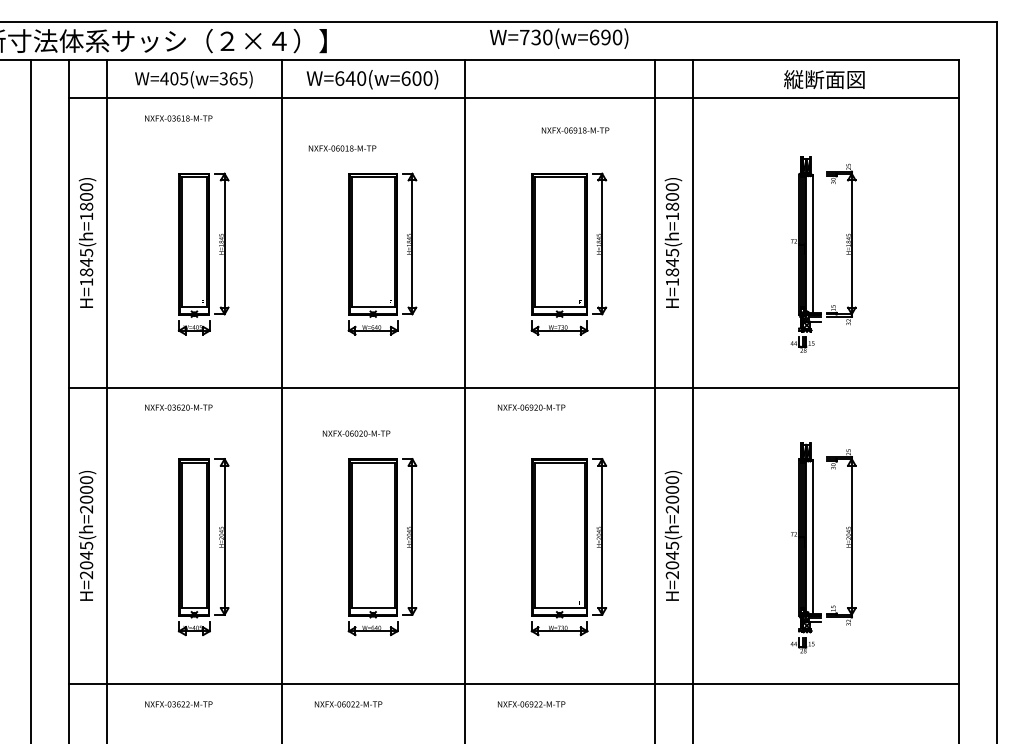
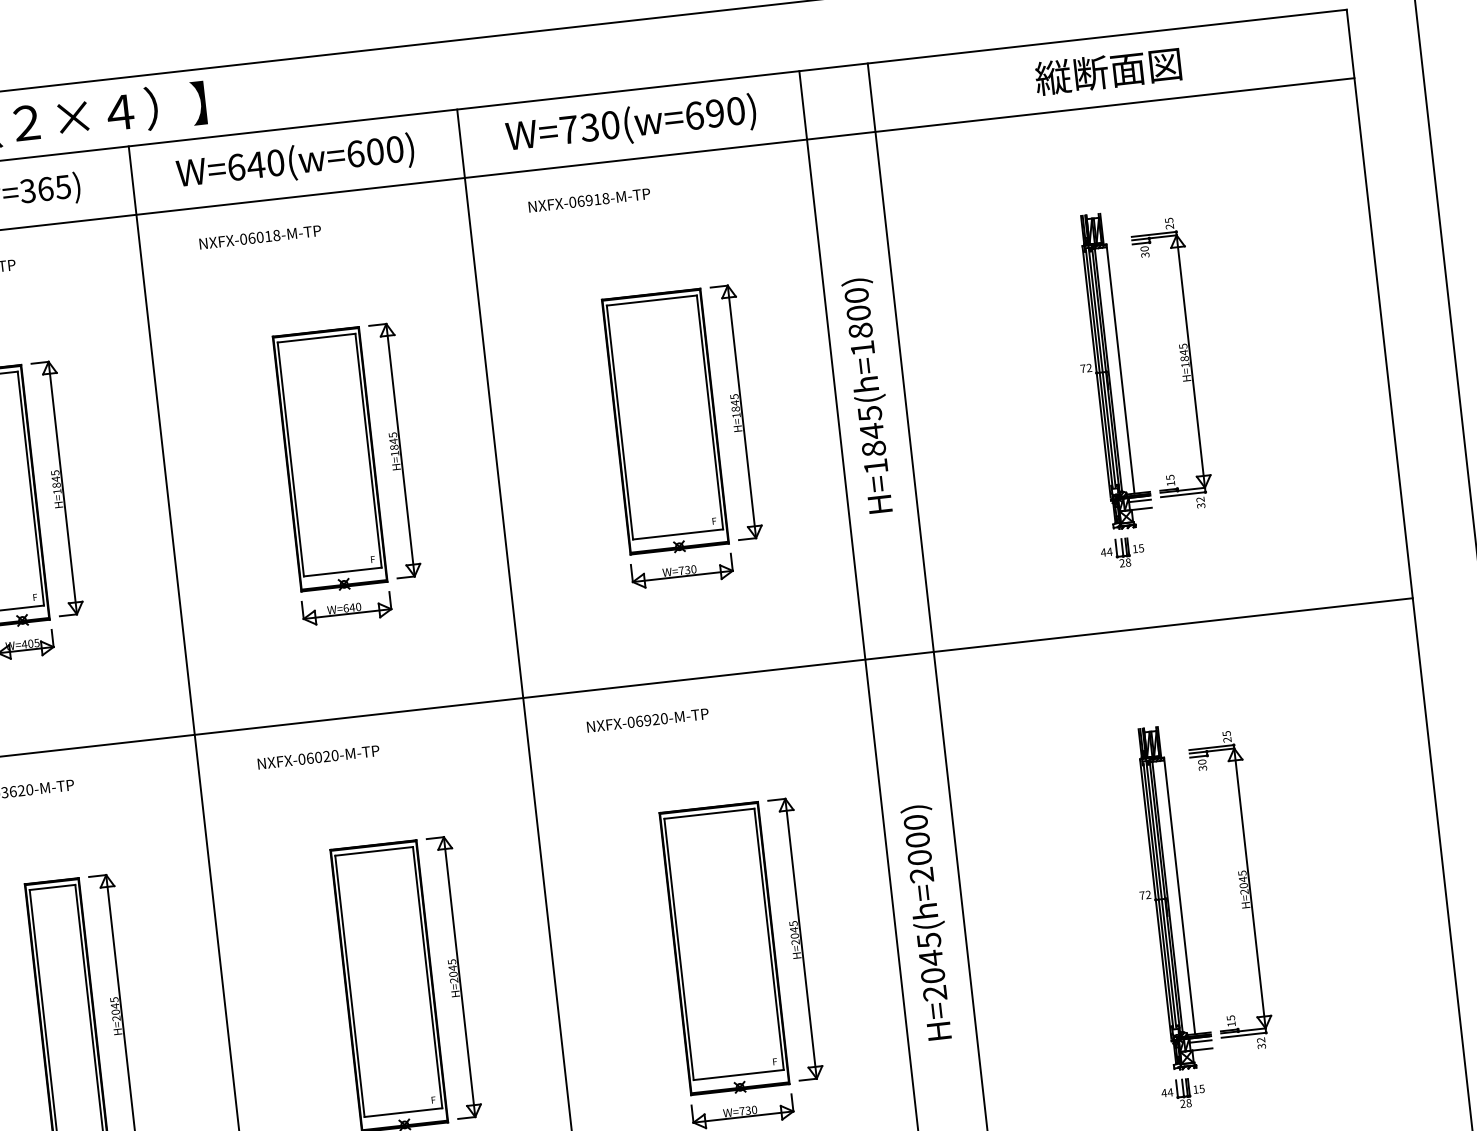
text: (559, 38) -> (631, 124), moved
text: (575, 130) -> (589, 200), moved
text: (342, 148) -> (260, 237), moved
text: (356, 433) -> (318, 757), moved

